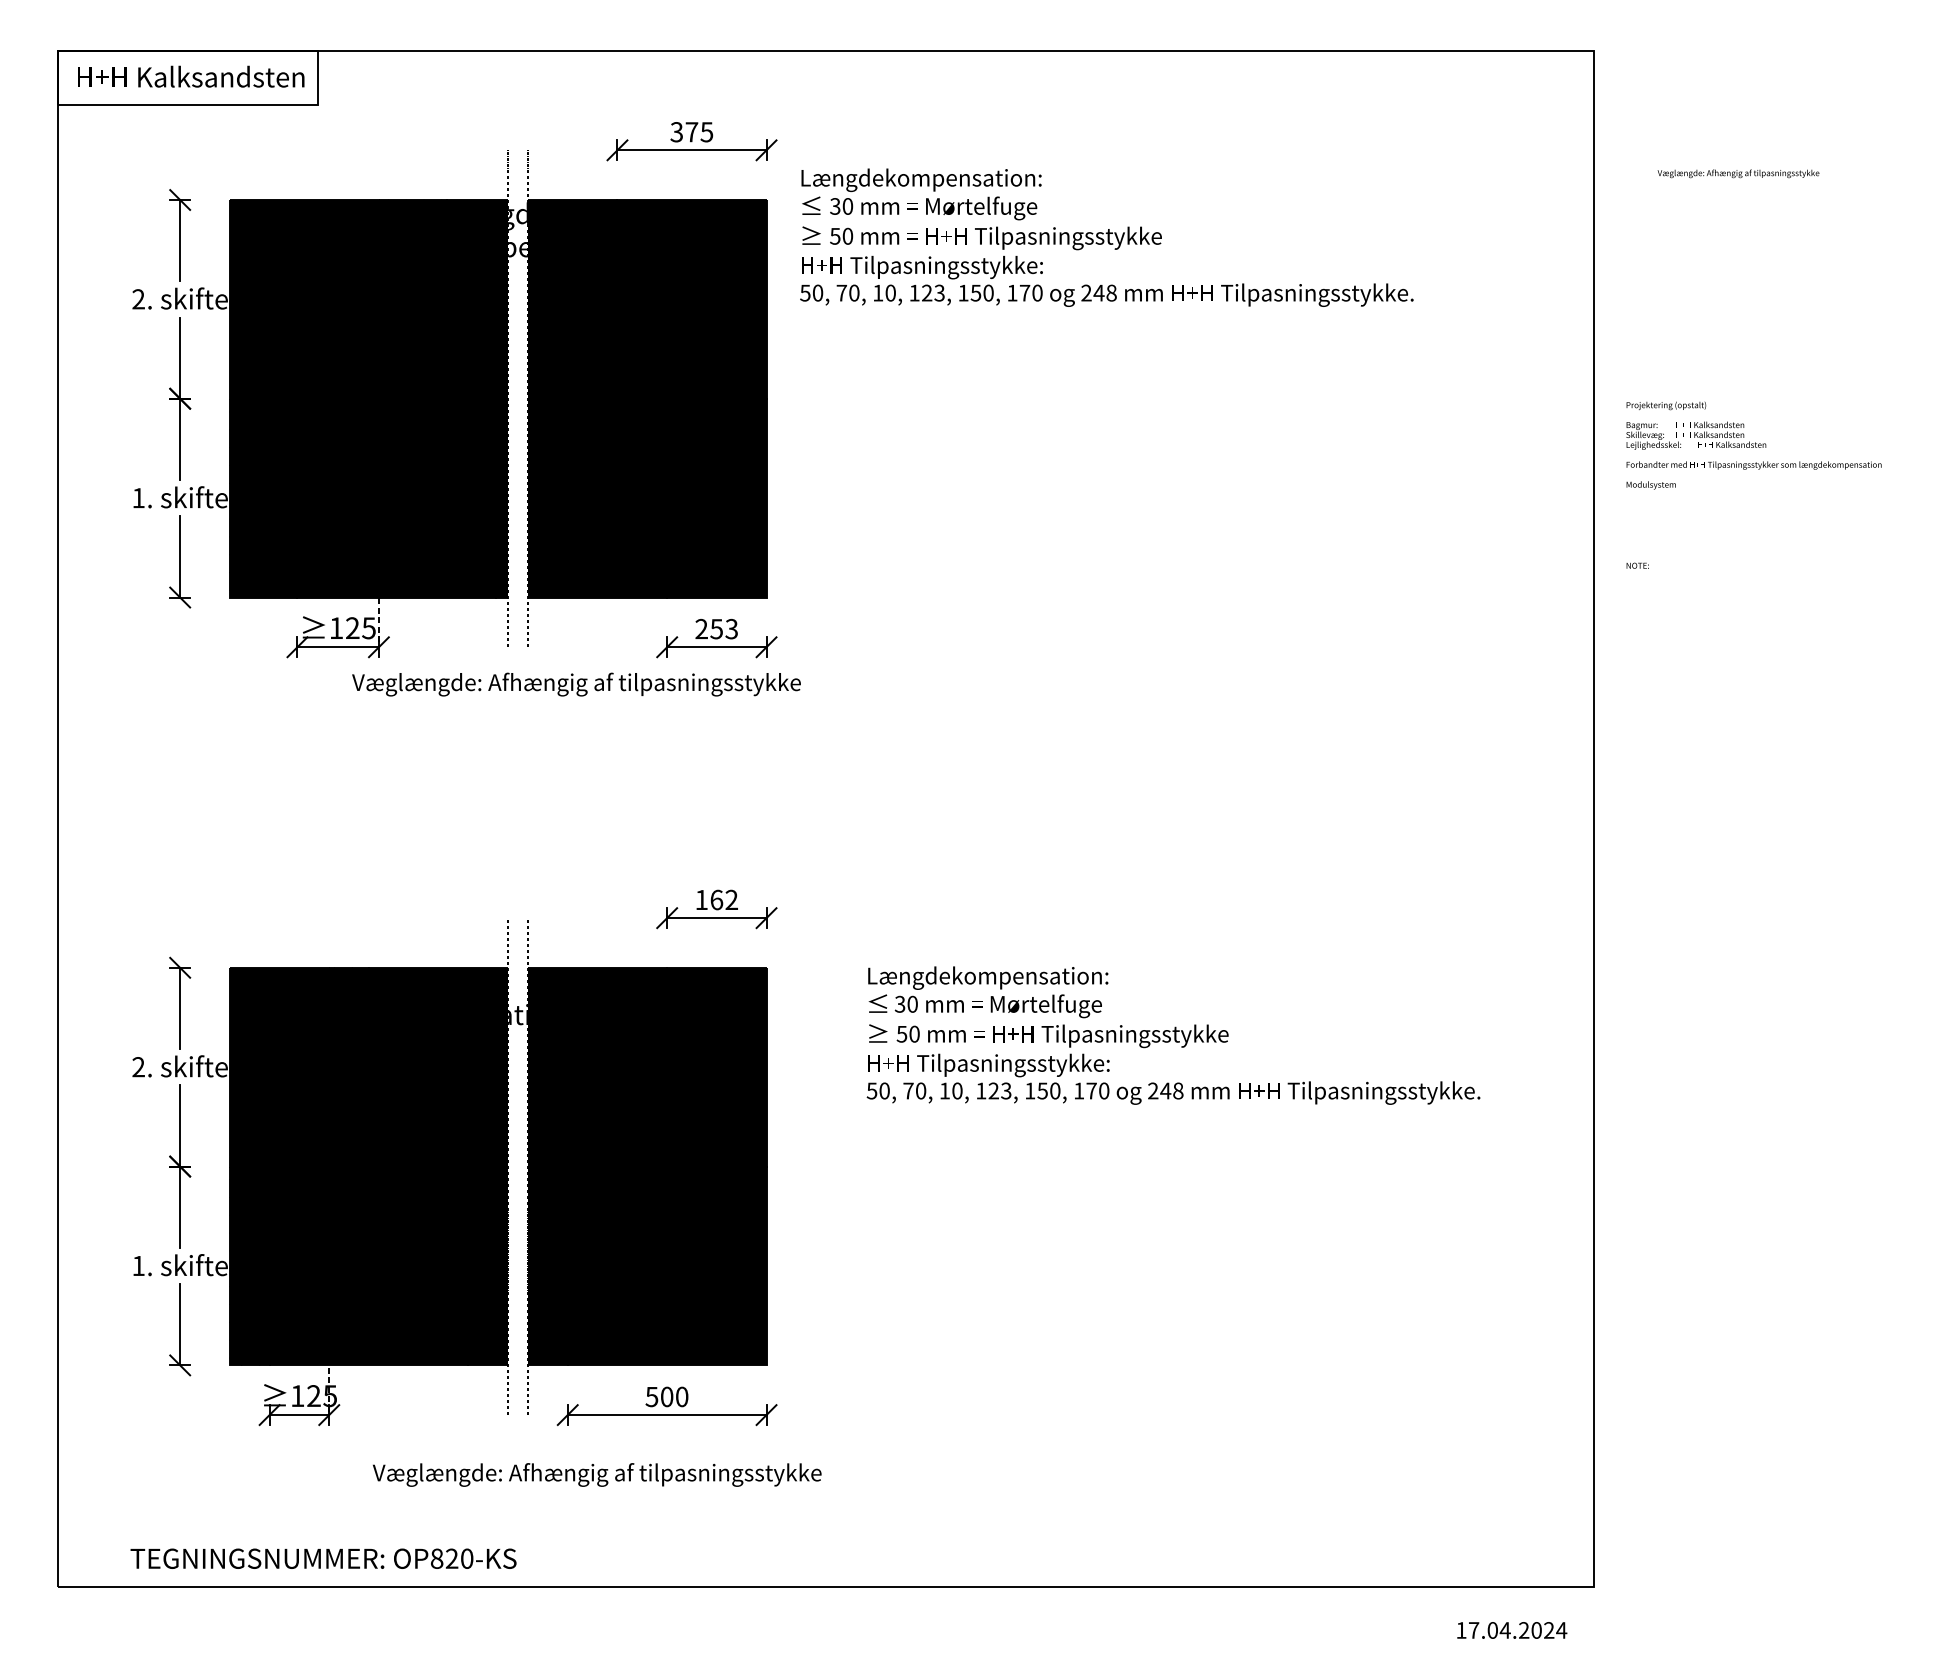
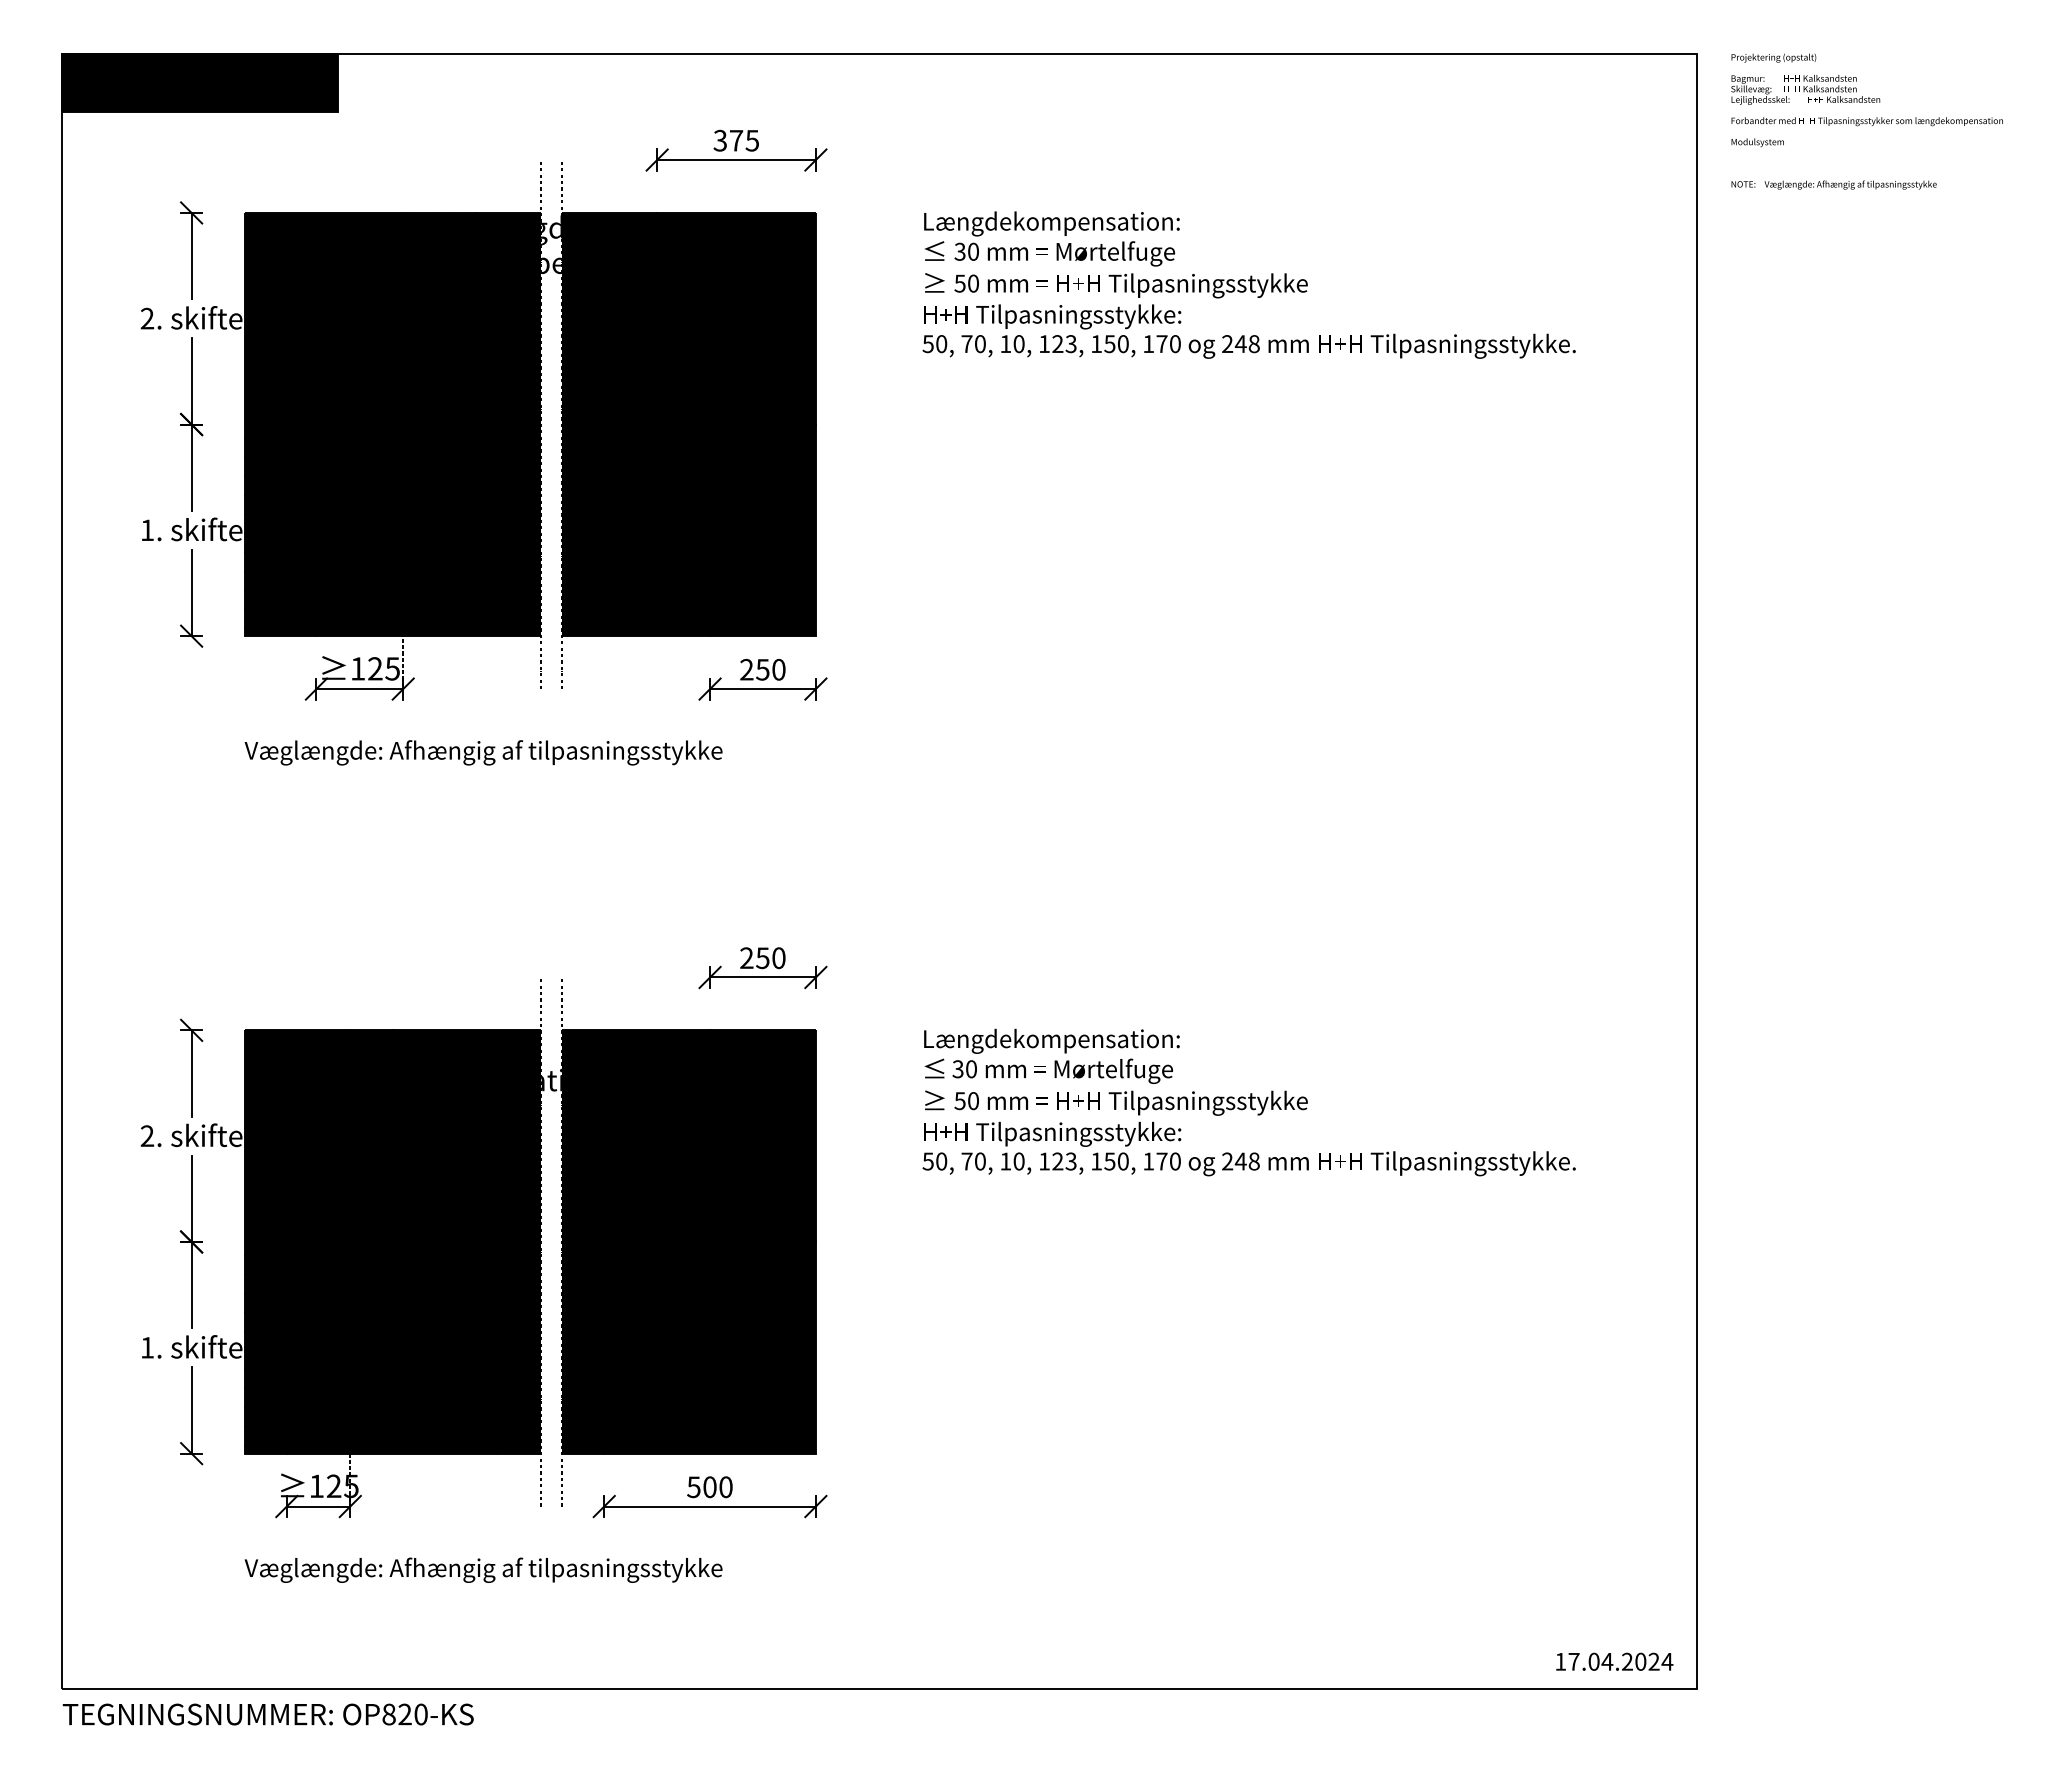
fill: (187, 77) -> (199, 82), added
text: (1106, 237) -> (1248, 284), moved
text: (1753, 445) -> (1866, 100), moved
text: (1637, 565) -> (1743, 184), moved
text: (731, 628) -> (778, 669), 253 -> 250
text: (576, 684) -> (483, 752), moved
text: (716, 900) -> (762, 958), 162 -> 250
text: (597, 1474) -> (483, 1569), moved
text: (322, 1558) -> (267, 1714), moved
text: (1511, 1630) -> (1614, 1661), moved

